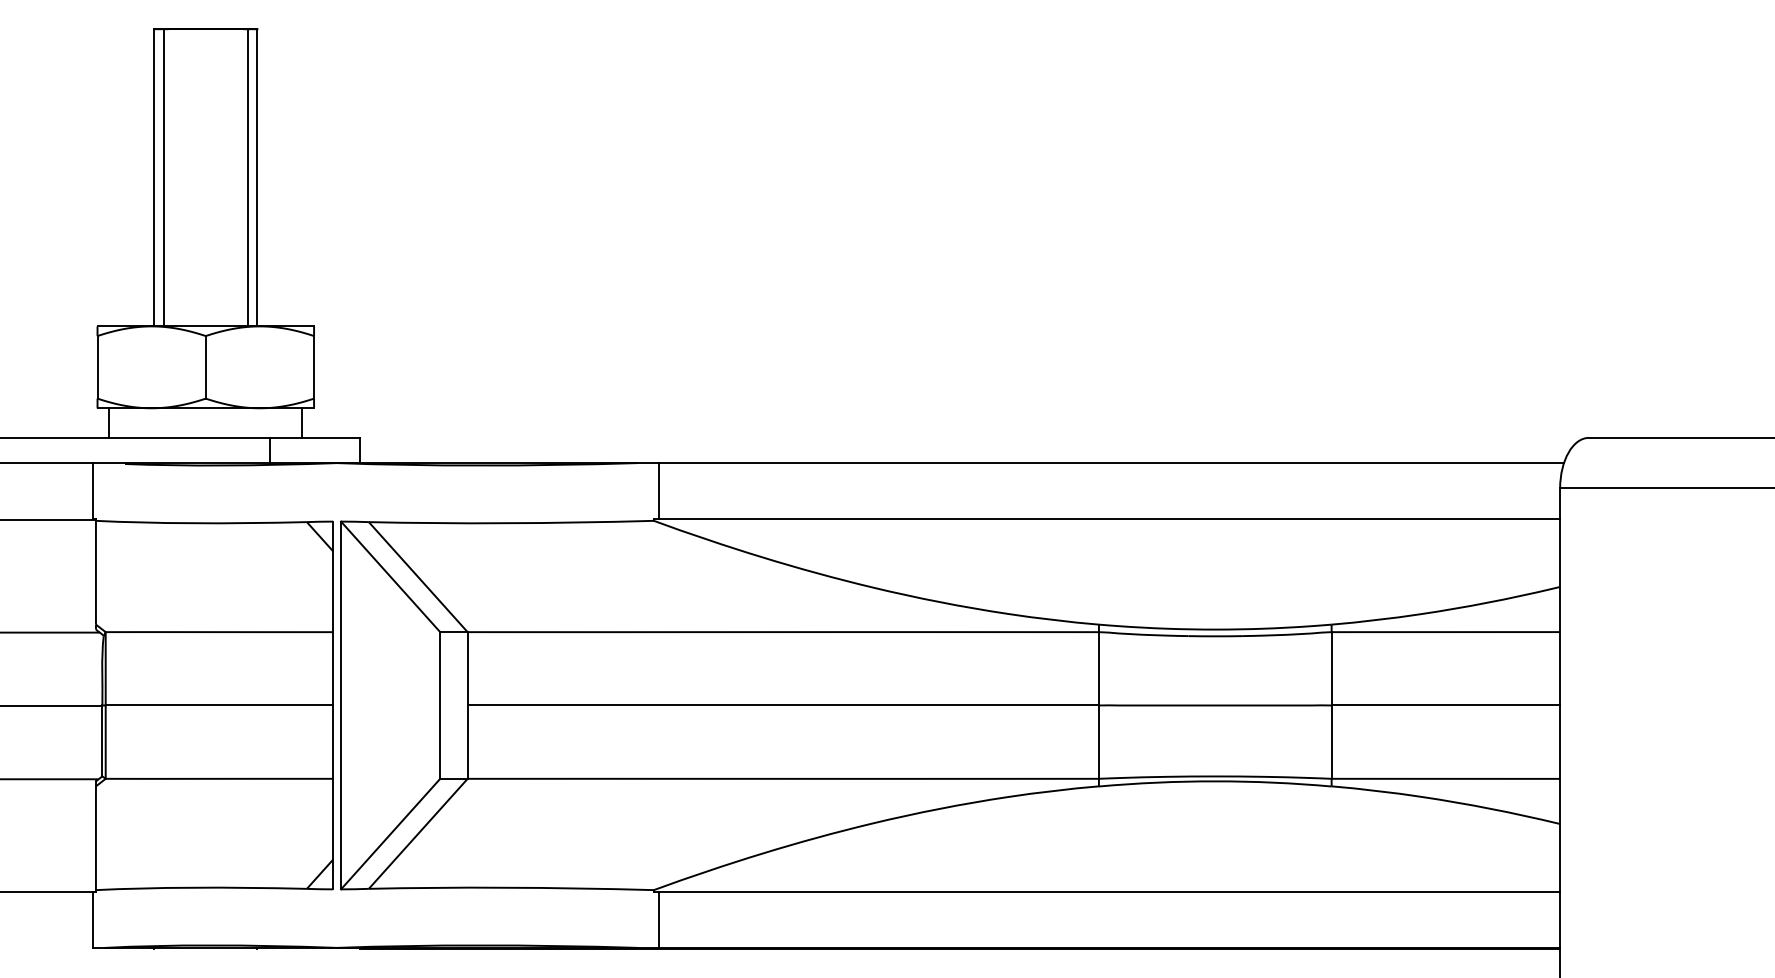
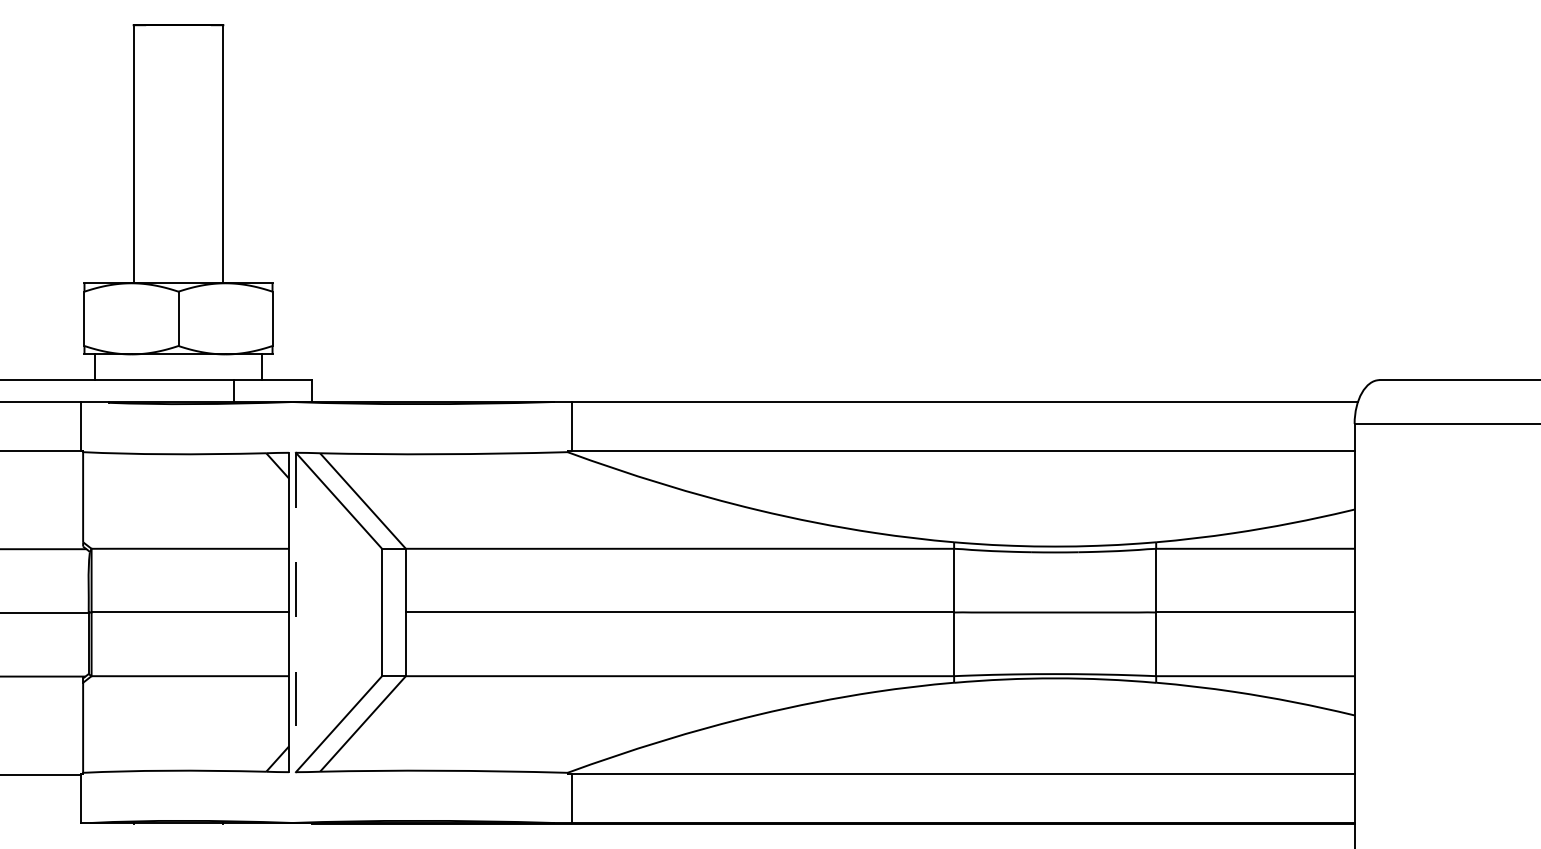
line: (163, 177) -> (141, 153), removed
line: (247, 177) -> (214, 153), removed
line: (341, 705) -> (296, 612), solid -> dashed

